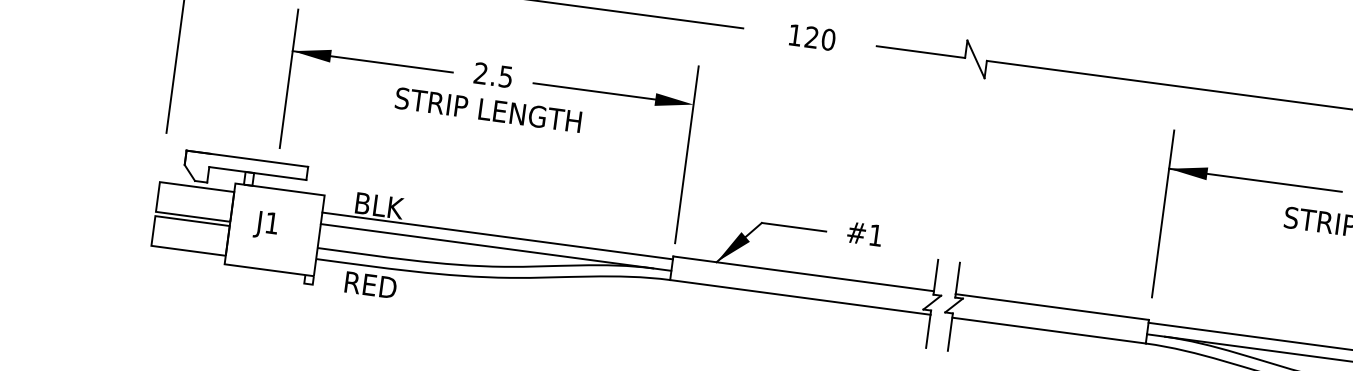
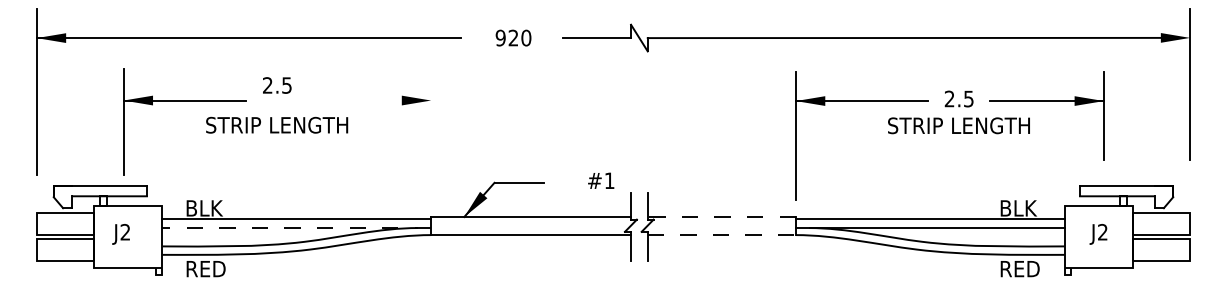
text: (794, 34) -> (500, 37), 120 -> 920
text: (493, 75) -> (277, 85), moved
line: (593, 91) -> (354, 100), removed
line: (687, 154) -> (431, 138), removed
text: (270, 223) -> (124, 232), J1 -> J2
text: (865, 233) -> (601, 180), moved
line: (495, 248) -> (296, 228), solid -> dashed
line: (1051, 307) -> (721, 217), solid -> dashed
line: (1049, 331) -> (722, 235), solid -> dashed

